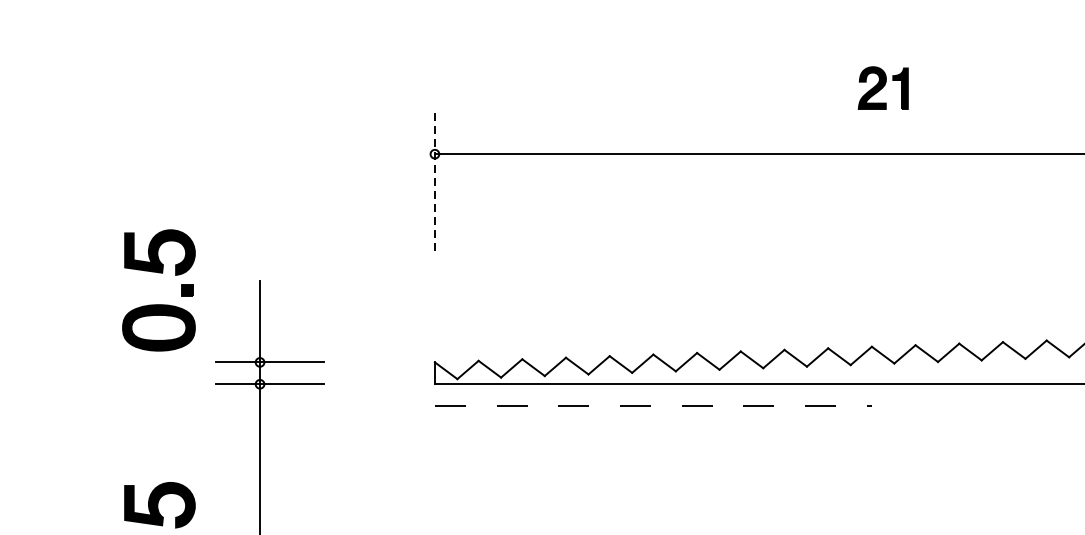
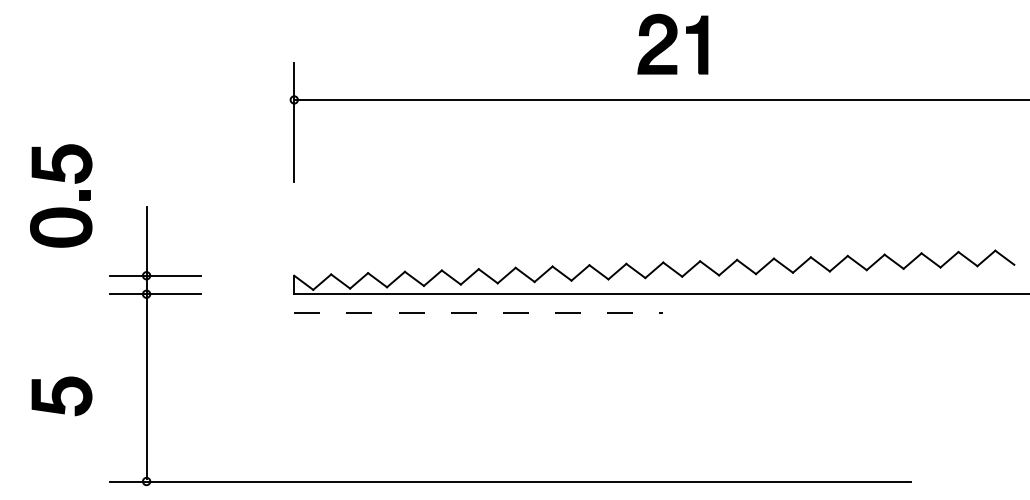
part: (882, 87) -> (672, 43), size x1.67
line: (435, 180) -> (294, 122), dashed -> solid
part: (159, 304) -> (61, 207), moved

